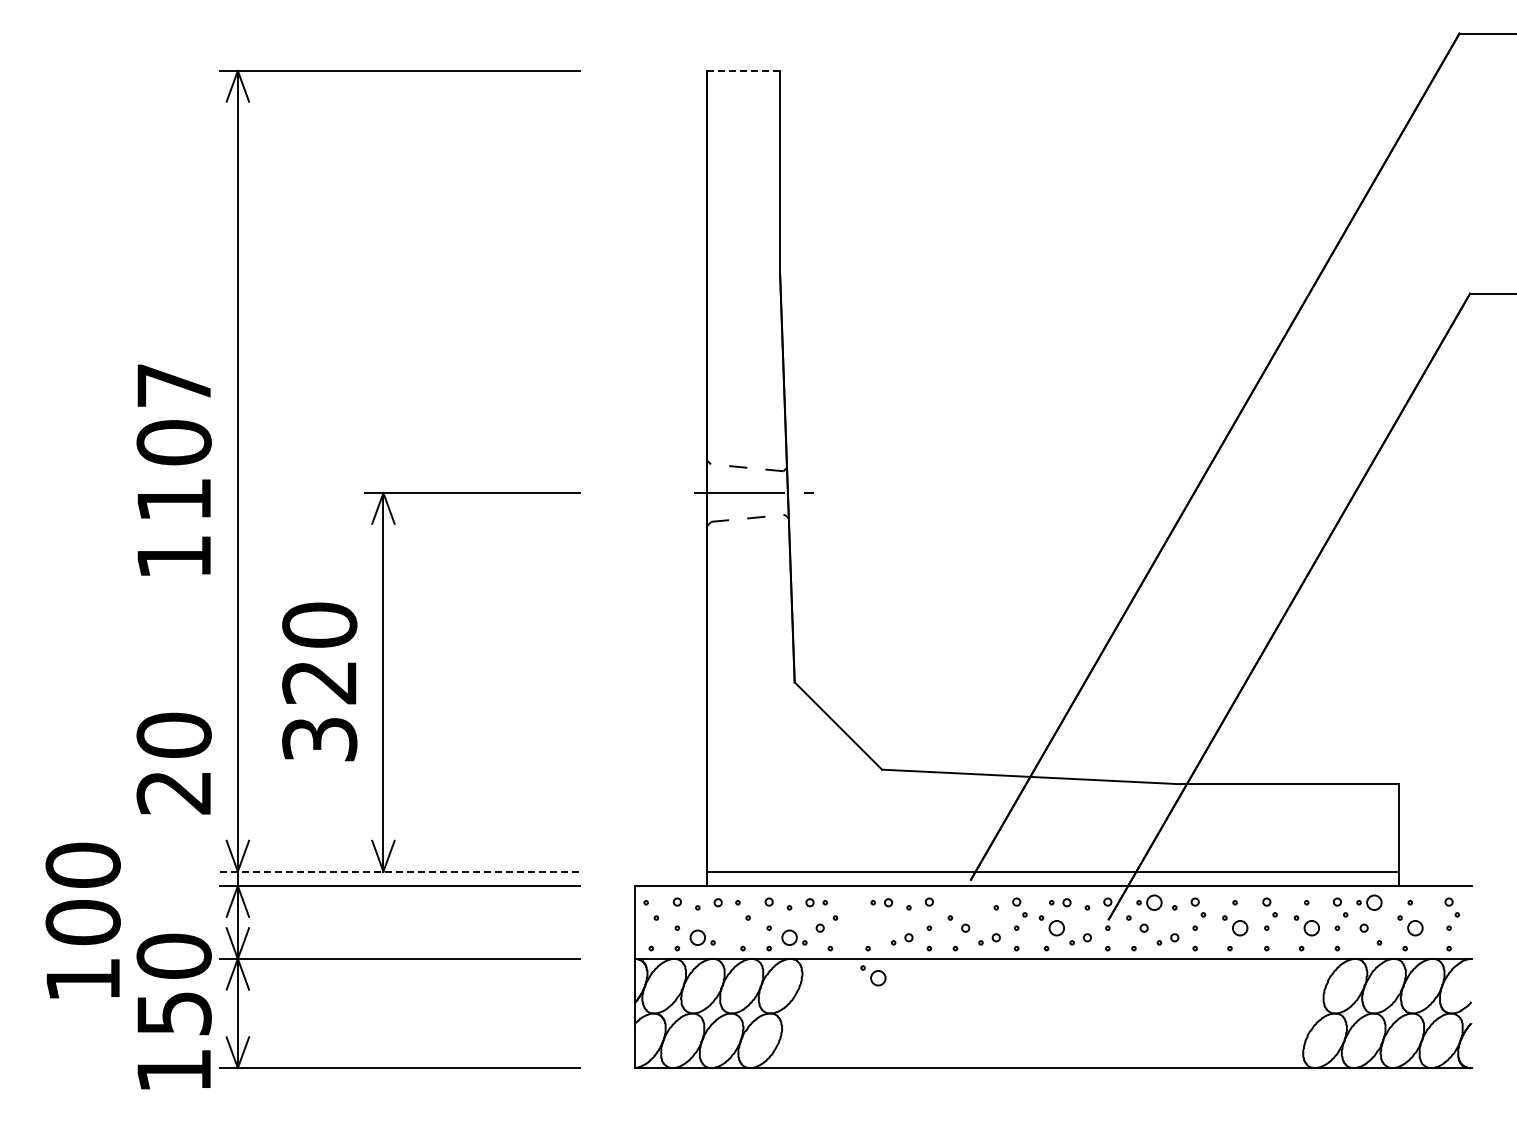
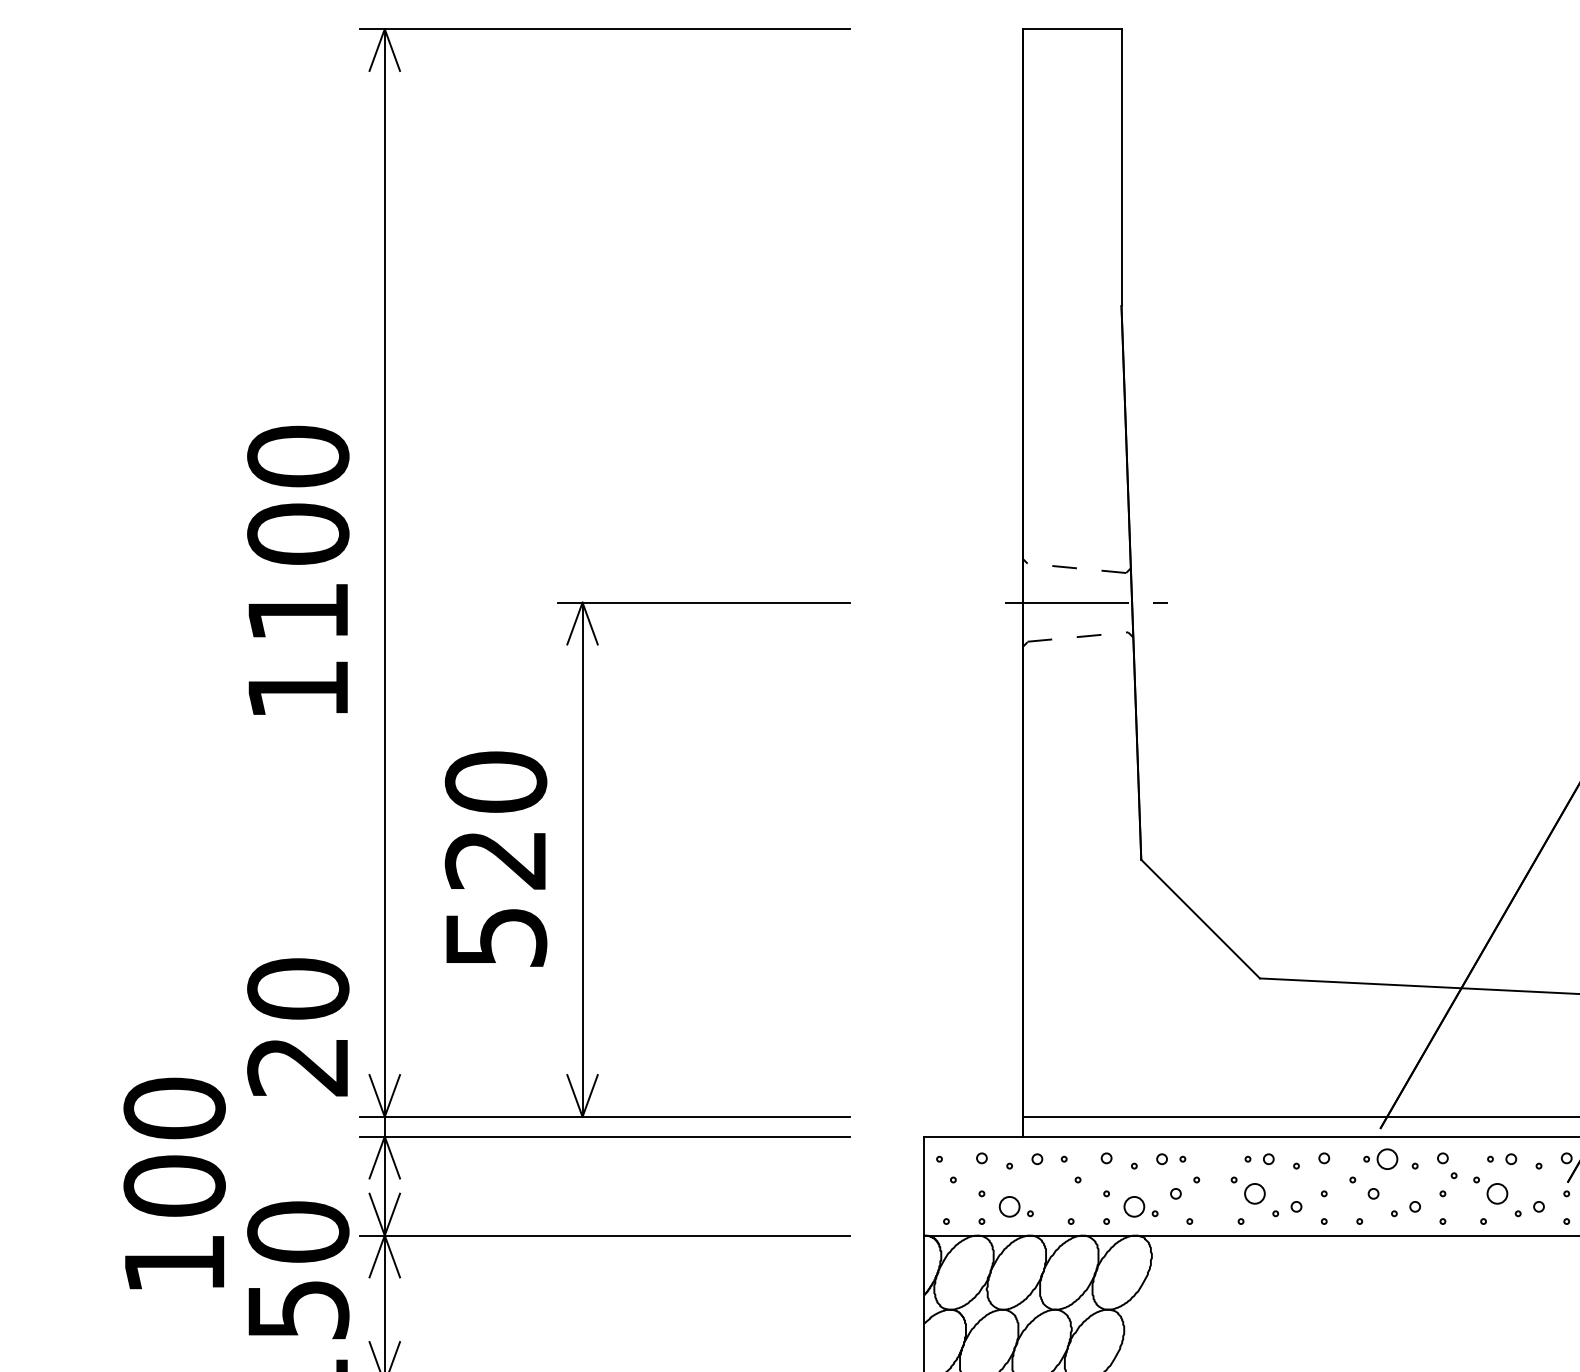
line: (744, 70) -> (1073, 28), dashed -> solid
text: (173, 385) -> (297, 456), 1107 -> 1100
text: (319, 739) -> (495, 937), 320 -> 520
text: (173, 763) -> (297, 1027), moved
line: (400, 871) -> (605, 1116), dashed -> solid
part: (970, 902) -> (1380, 1158), added
part: (873, 975) -> (1248, 1190), moved

